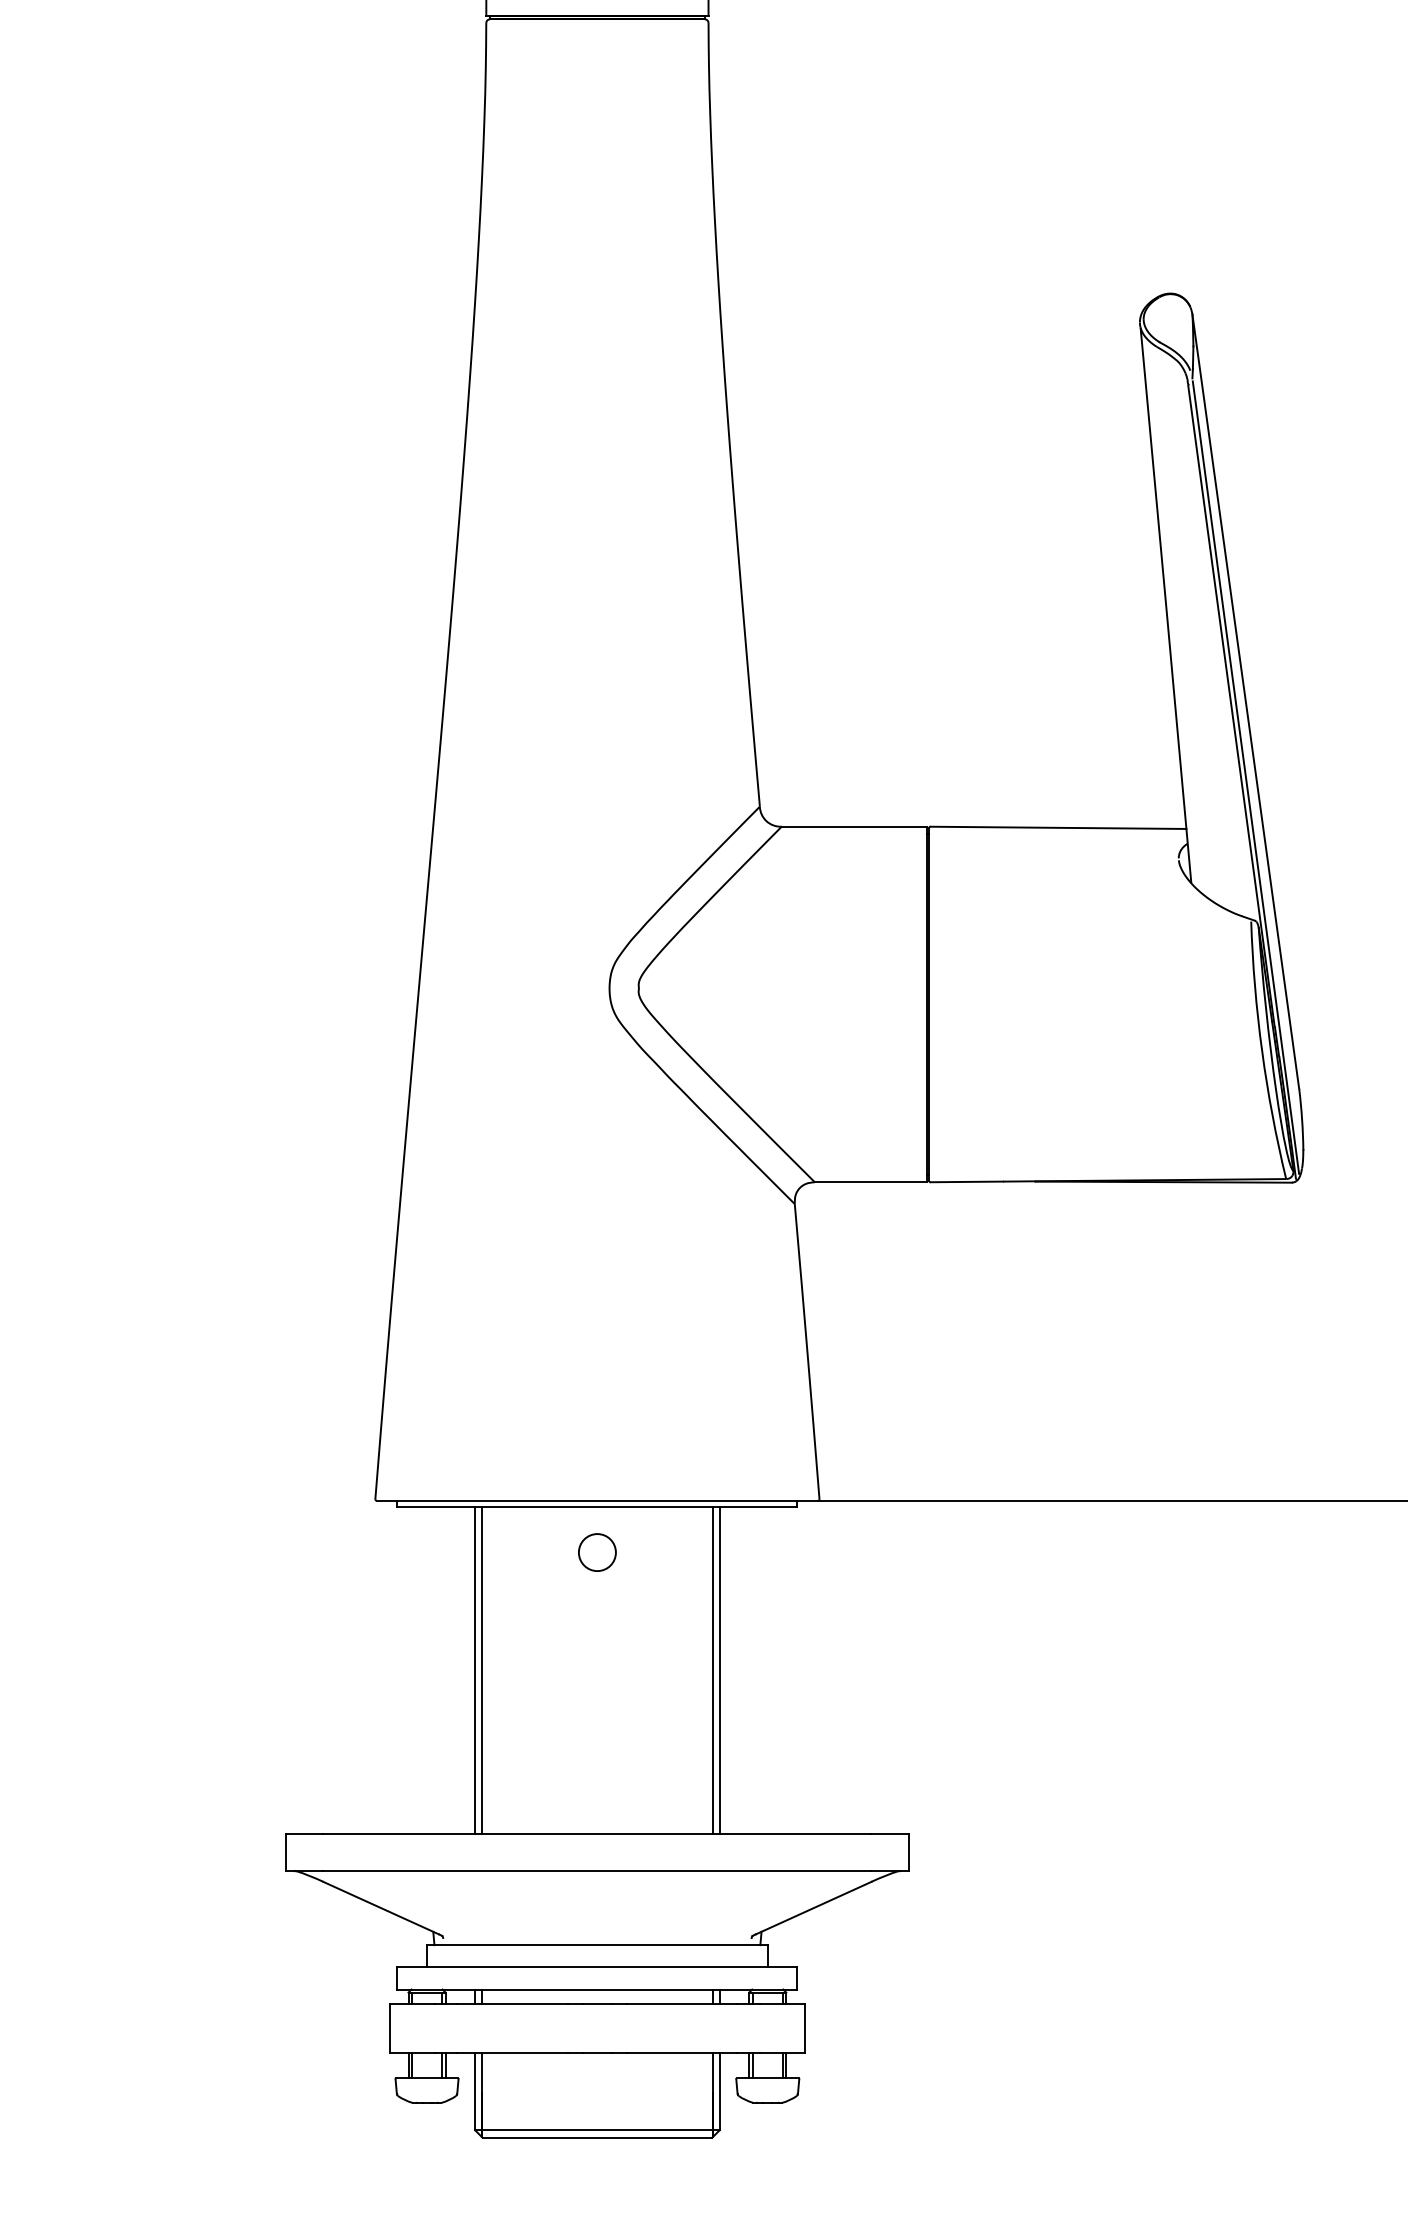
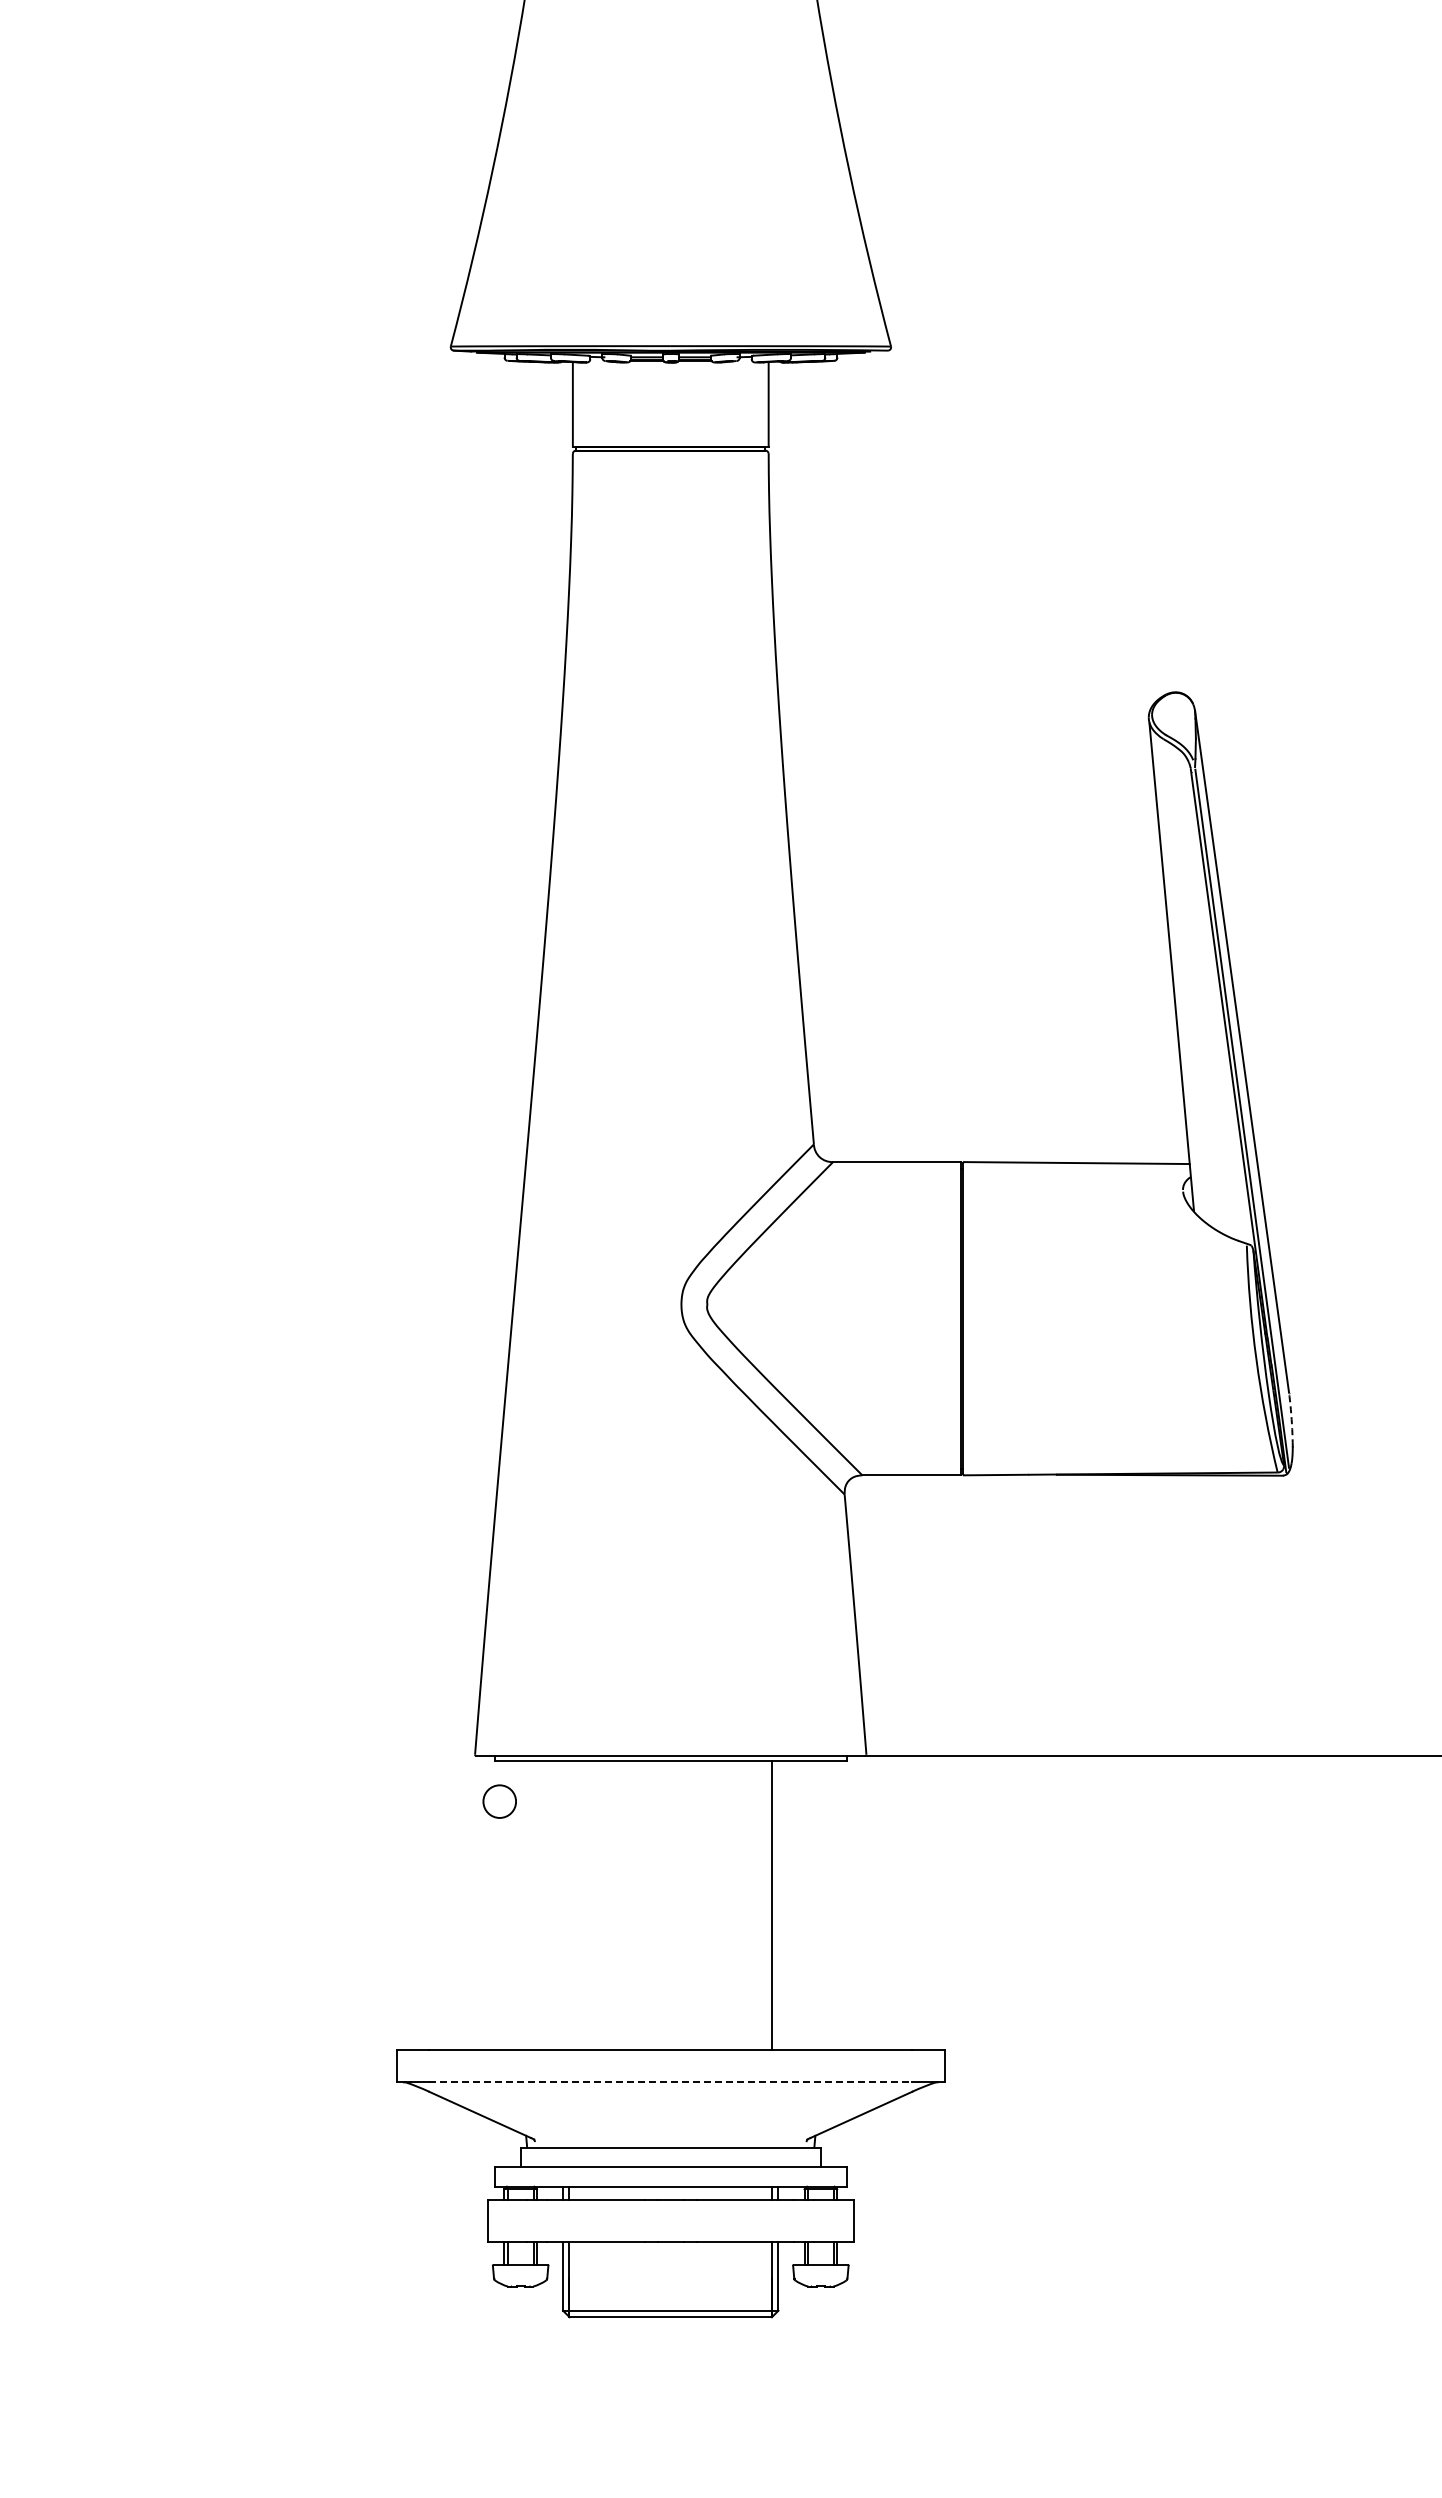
arc: (1301, 1118) -> (1291, 1419), solid -> dashed
circle: (597, 1552) -> (499, 1801), moved
line: (475, 1670) -> (563, 1905), removed
line: (482, 1670) -> (569, 1905), removed
line: (719, 1670) -> (778, 1905), removed
line: (598, 1871) -> (671, 2082), solid -> dashed

